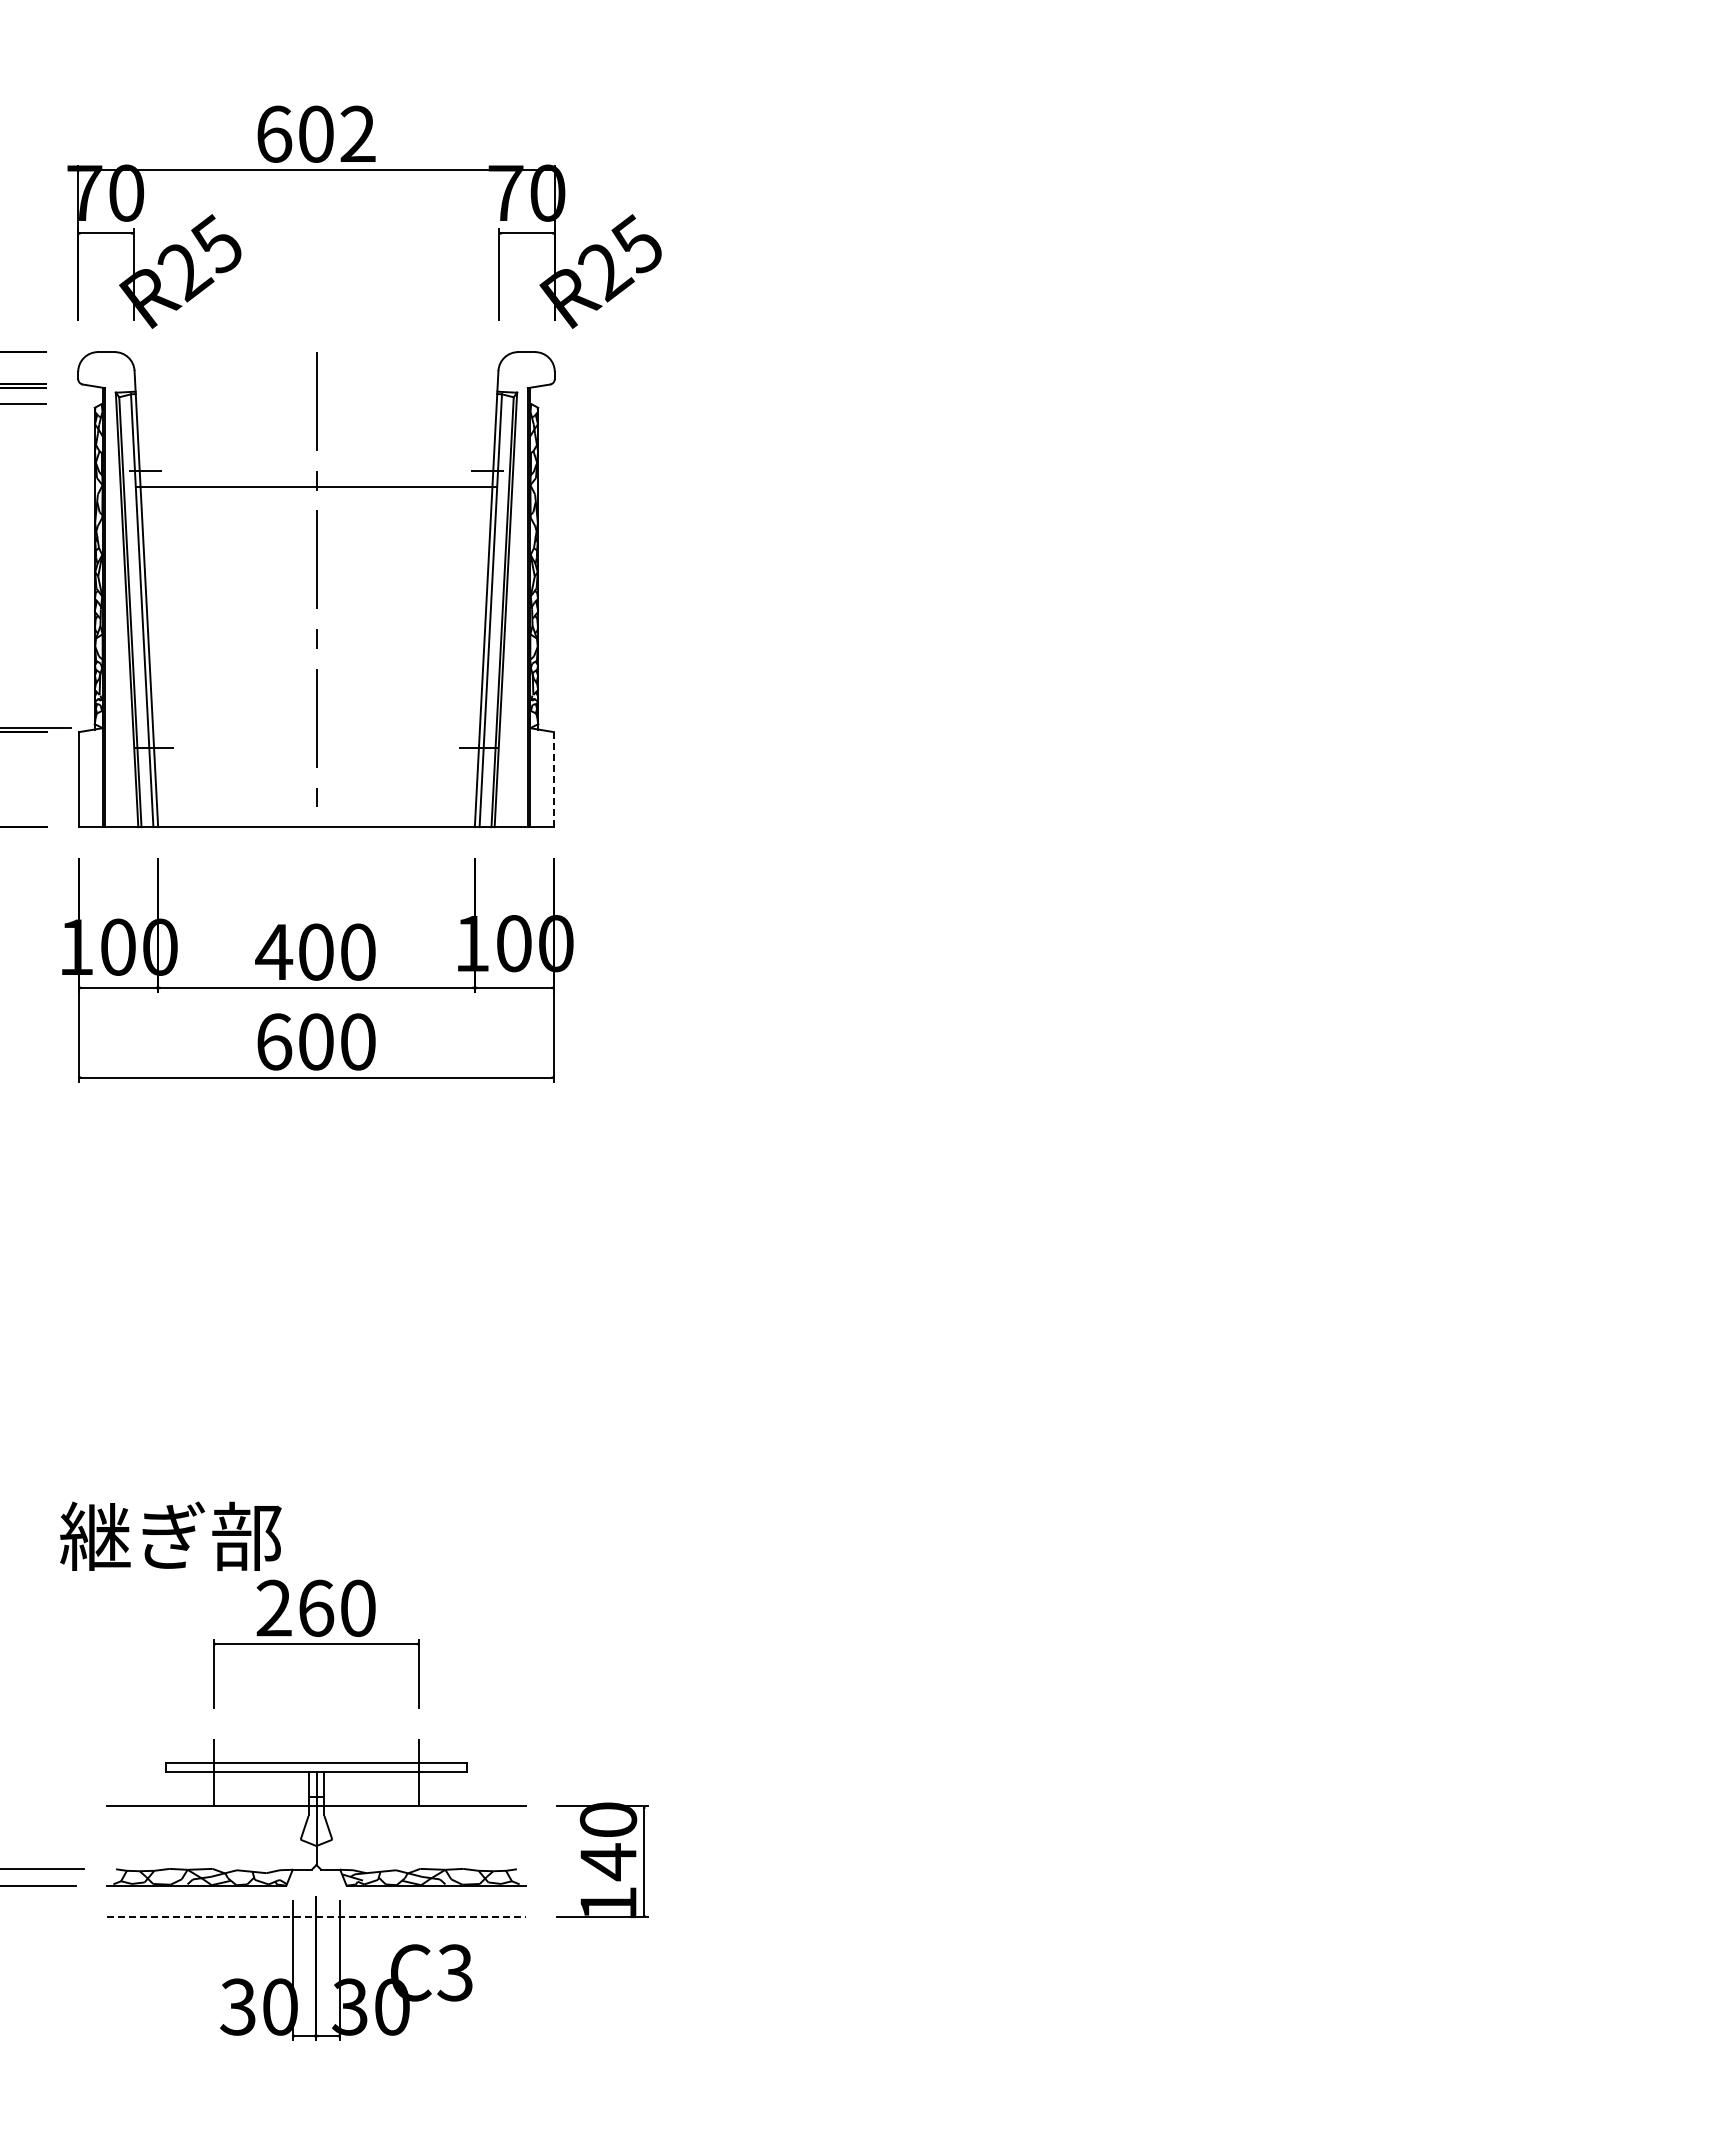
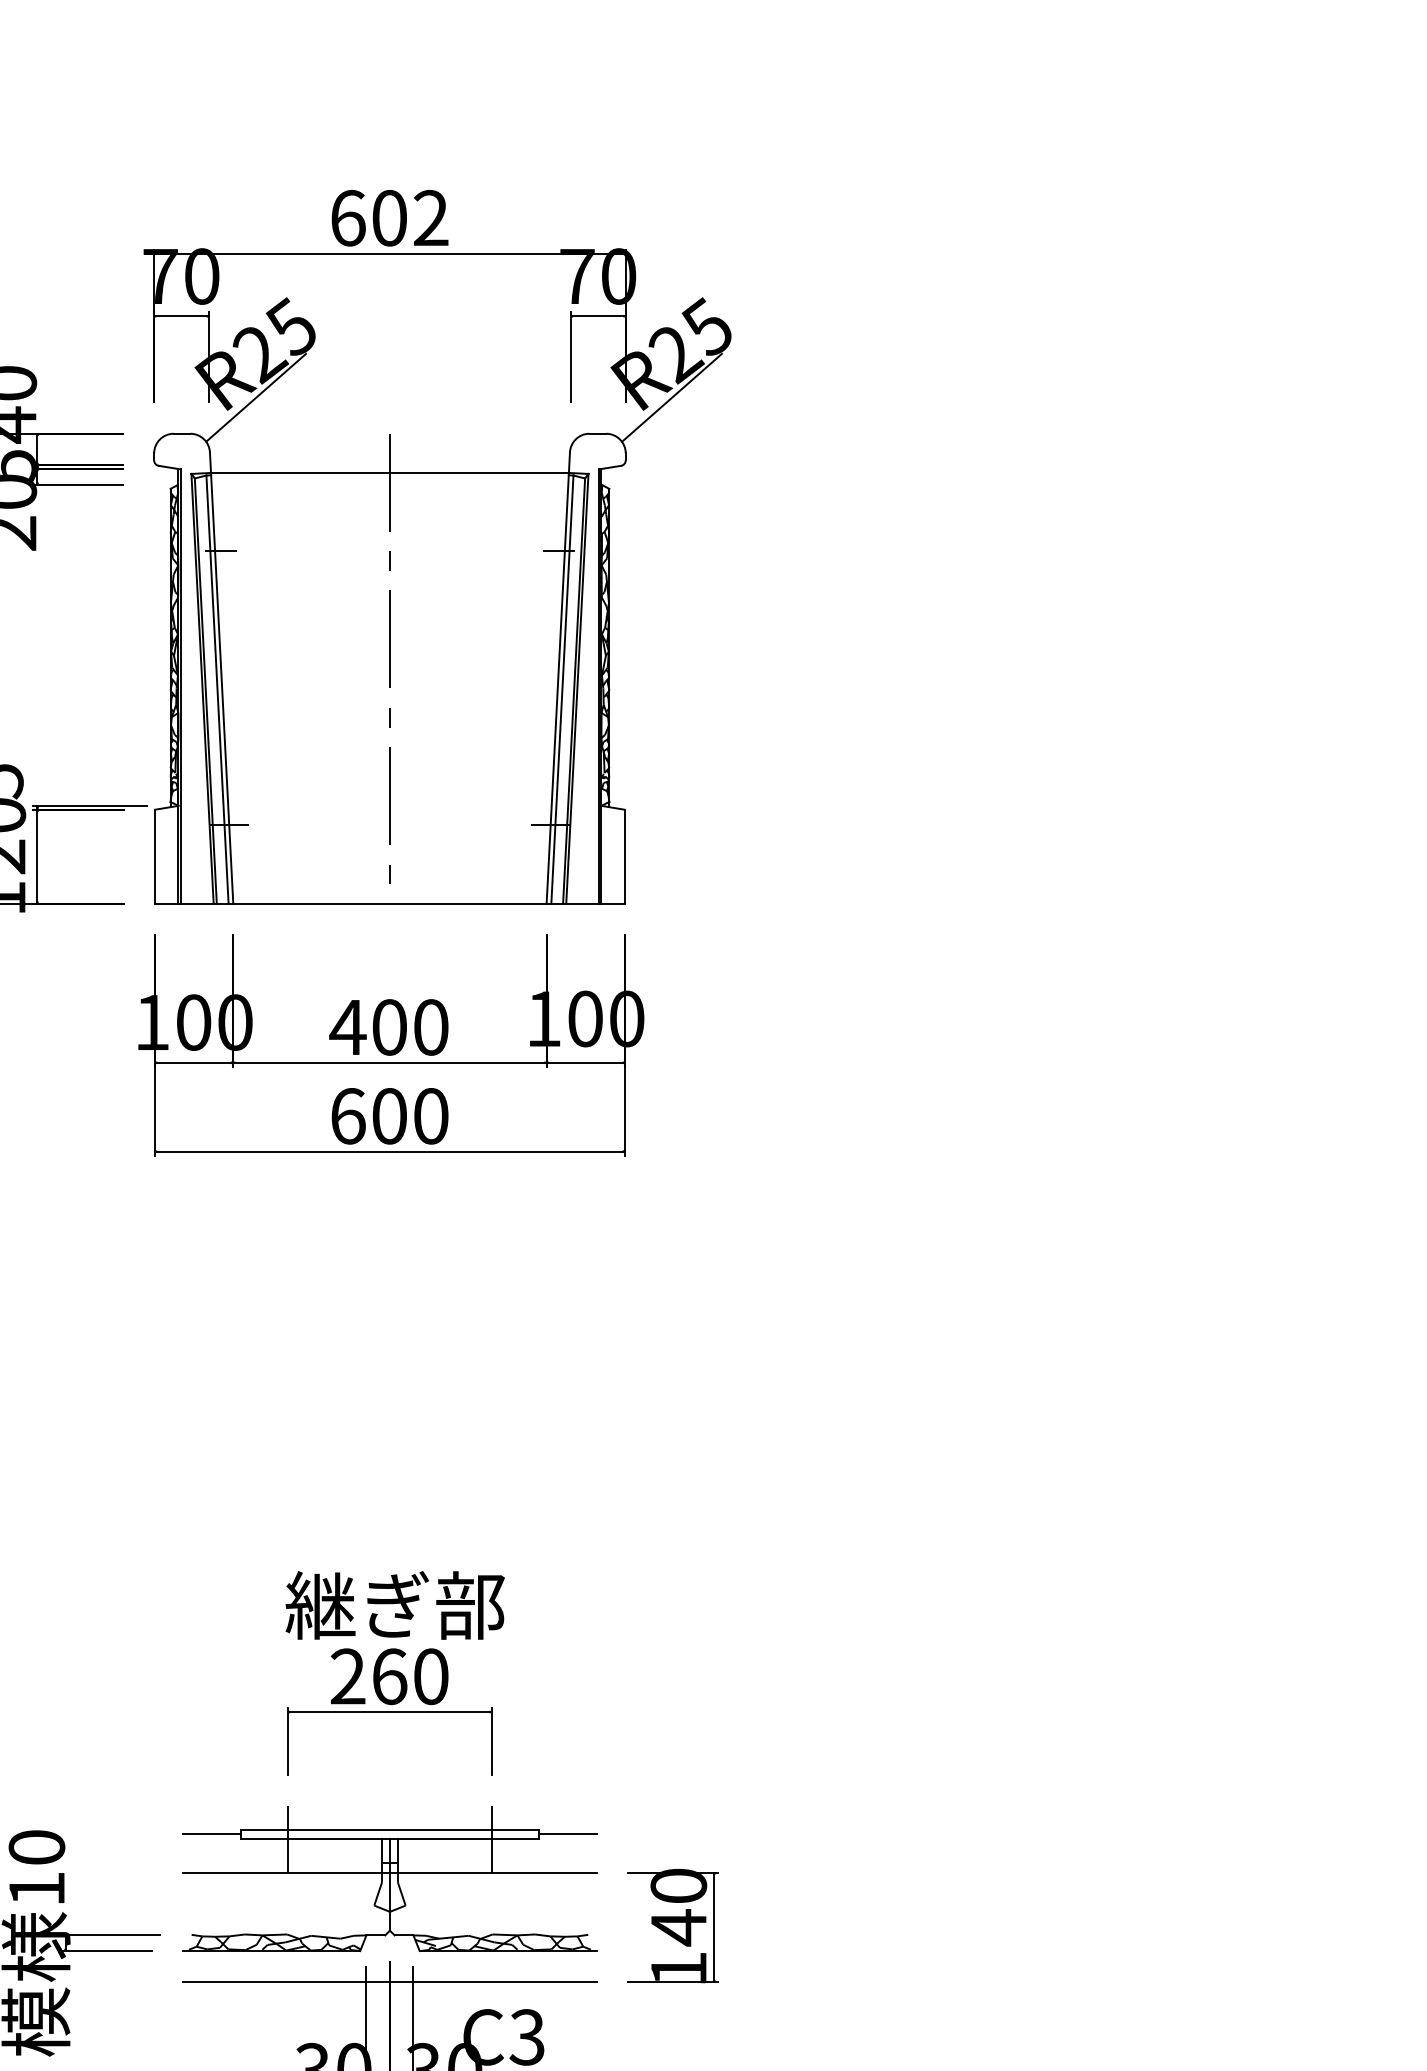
line: (180, 315) -> (255, 397), added
line: (601, 315) -> (671, 397), added
line: (316, 486) -> (389, 472), moved
line: (554, 779) -> (625, 856), dashed -> solid
text: (170, 1535) -> (394, 1604), moved
line: (136, 1766) -> (211, 1833), added
line: (495, 1766) -> (567, 1833), added
line: (317, 1917) -> (390, 1982), dashed -> solid

